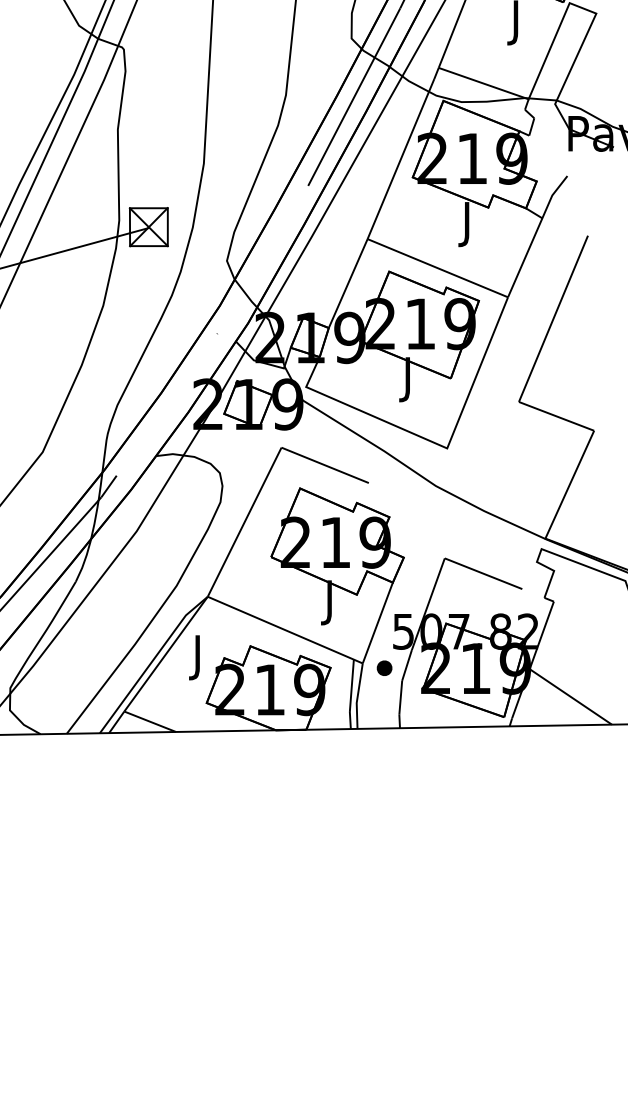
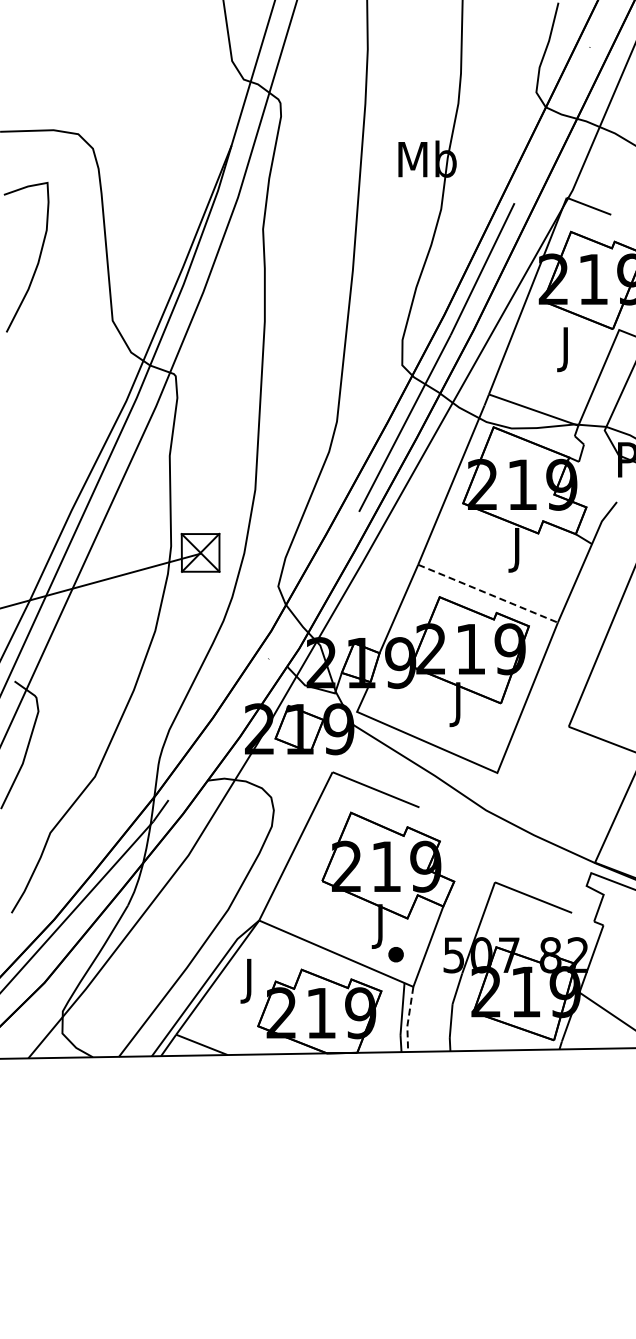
line: (438, 267) -> (488, 593), solid -> dashed
part: (383, 668) -> (395, 954), moved
line: (357, 697) -> (408, 1020), solid -> dashed

